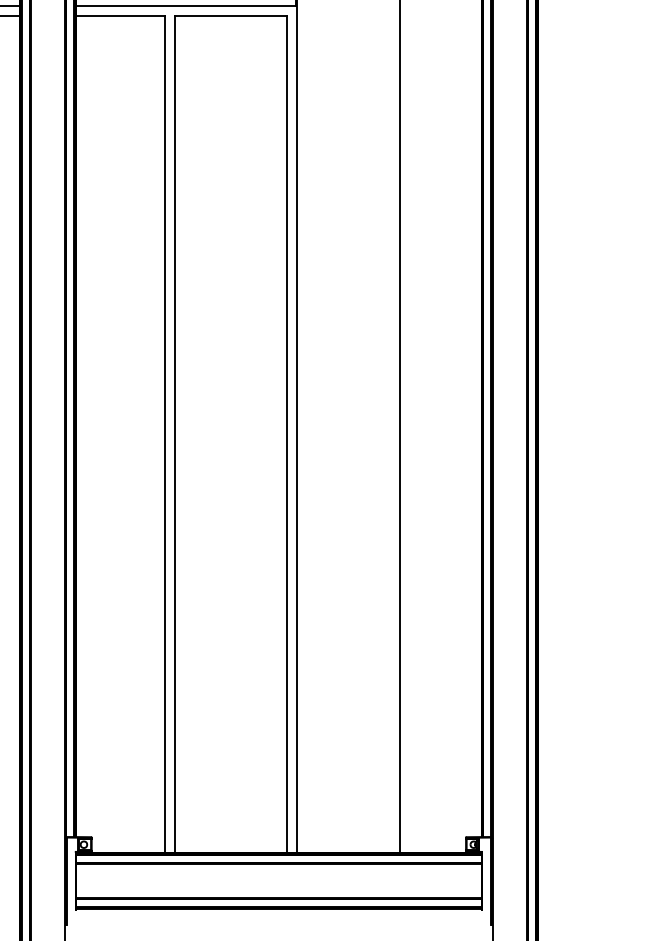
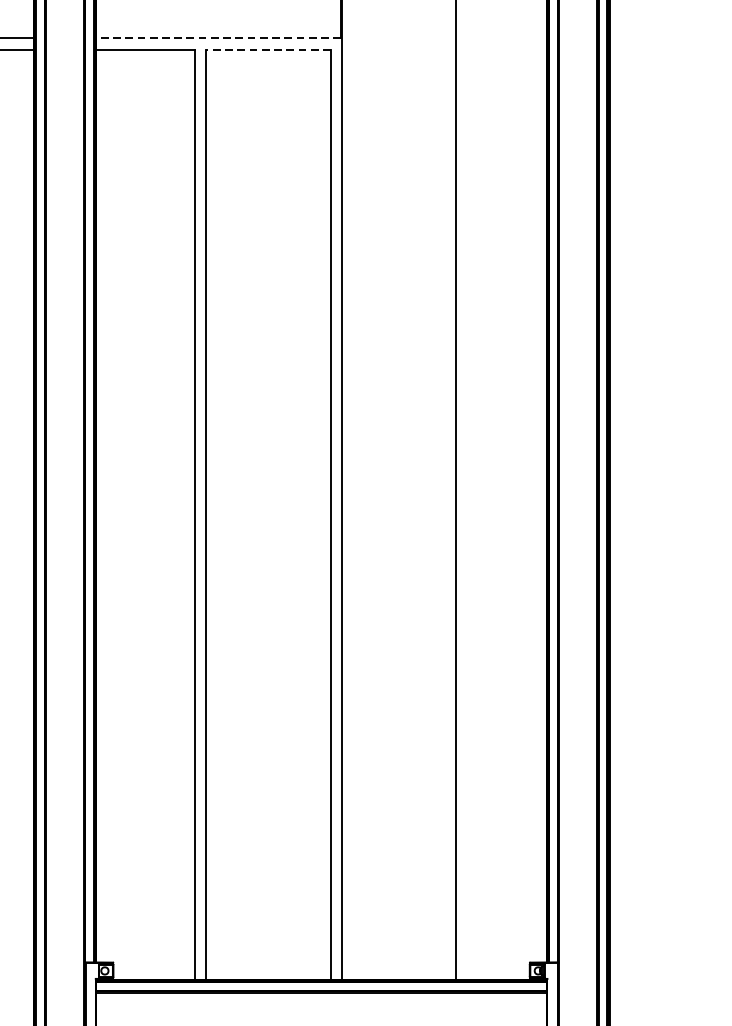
line: (185, 6) -> (217, 38), solid -> dashed
line: (231, 16) -> (268, 50), solid -> dashed

